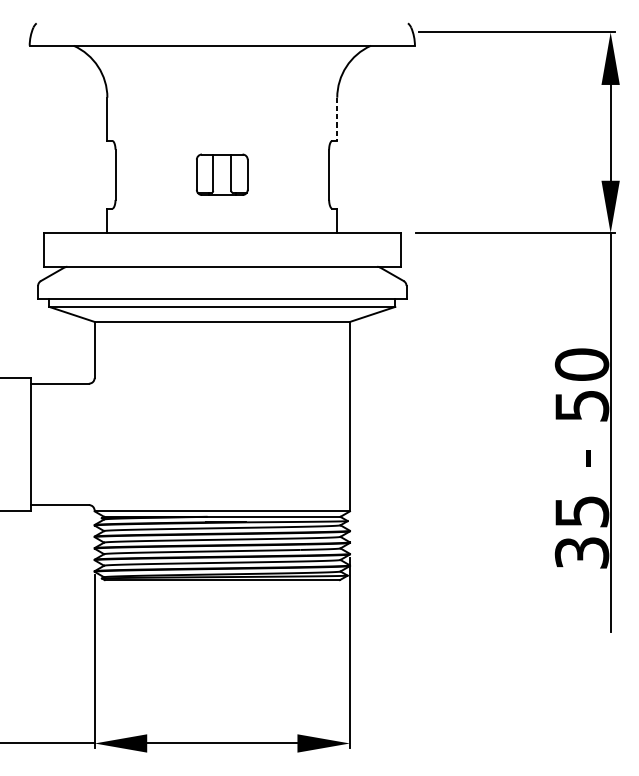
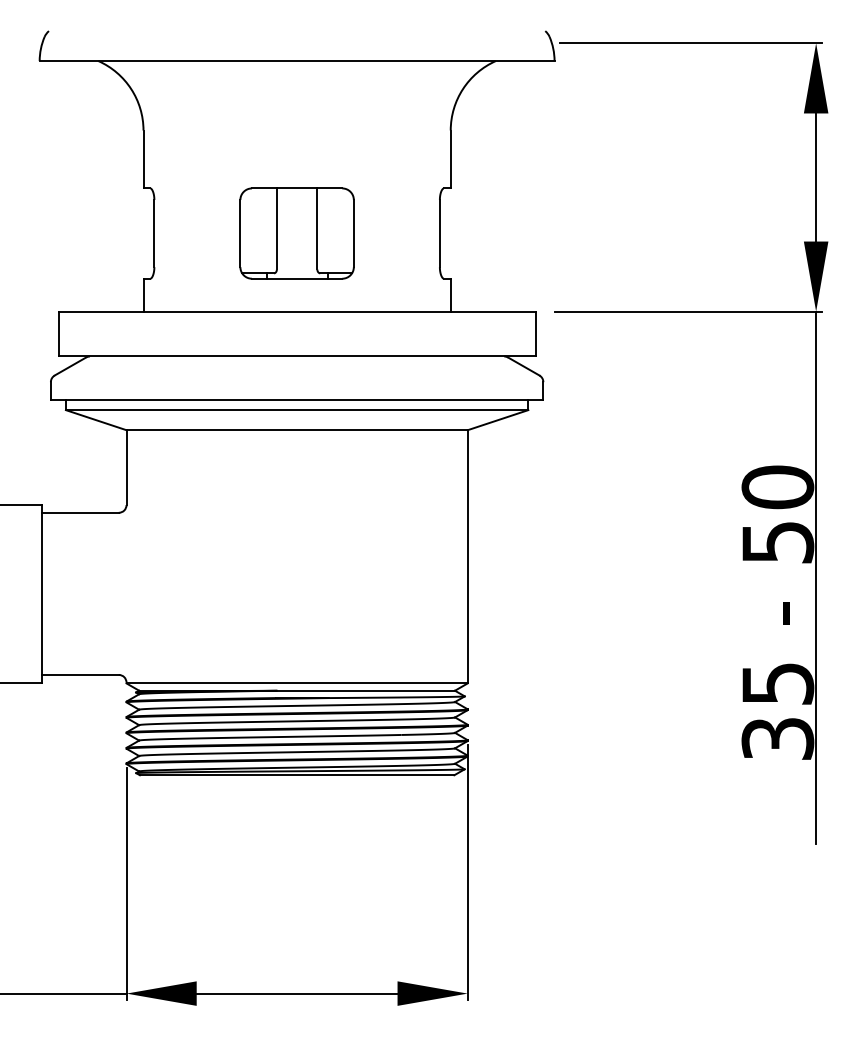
line: (337, 119) -> (450, 159), dashed -> solid
part: (221, 174) -> (296, 233), size x1.67

